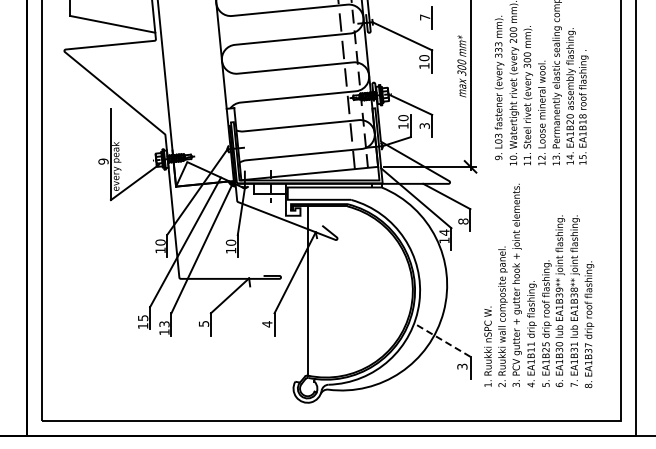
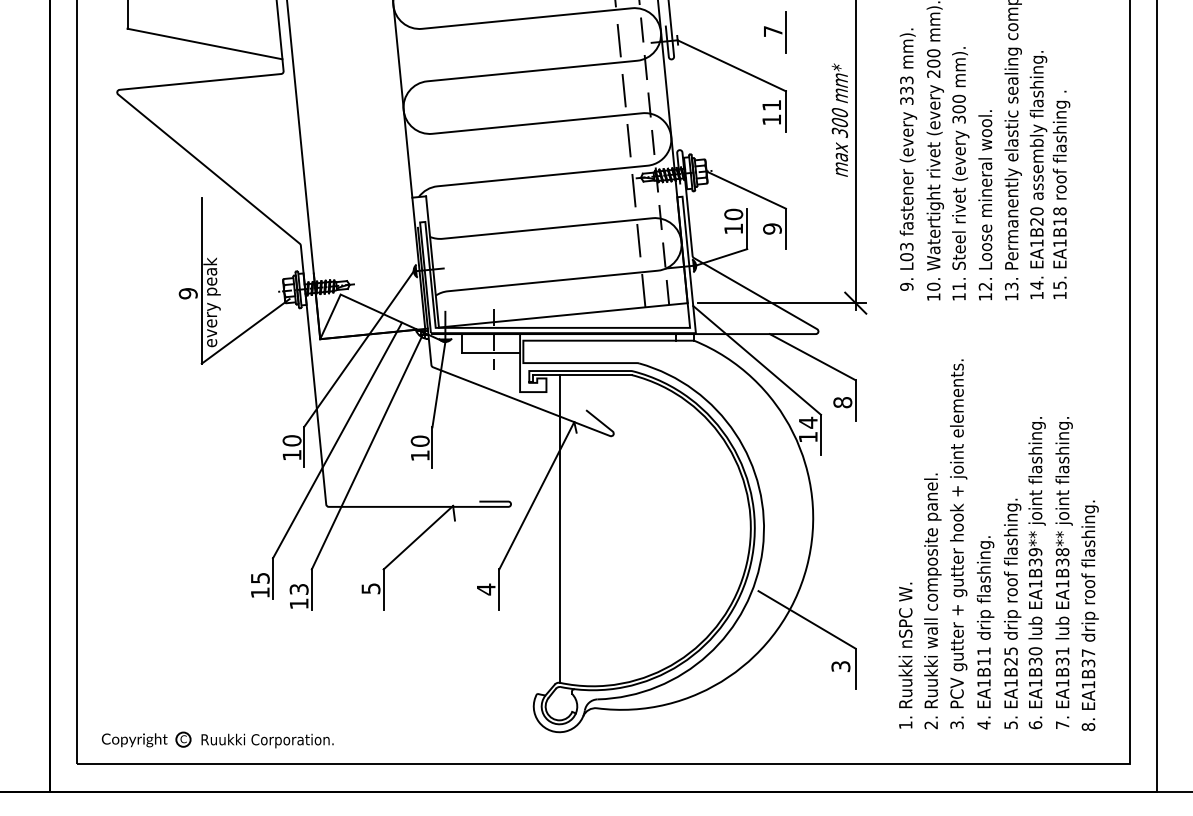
text: (424, 58) -> (771, 106), 10 -> 11
text: (424, 126) -> (771, 229), 3 -> 9
text: (539, 285) -> (999, 544), moved
line: (444, 341) -> (808, 620), dashed -> solid
part: (119, 406) -> (217, 738), added

